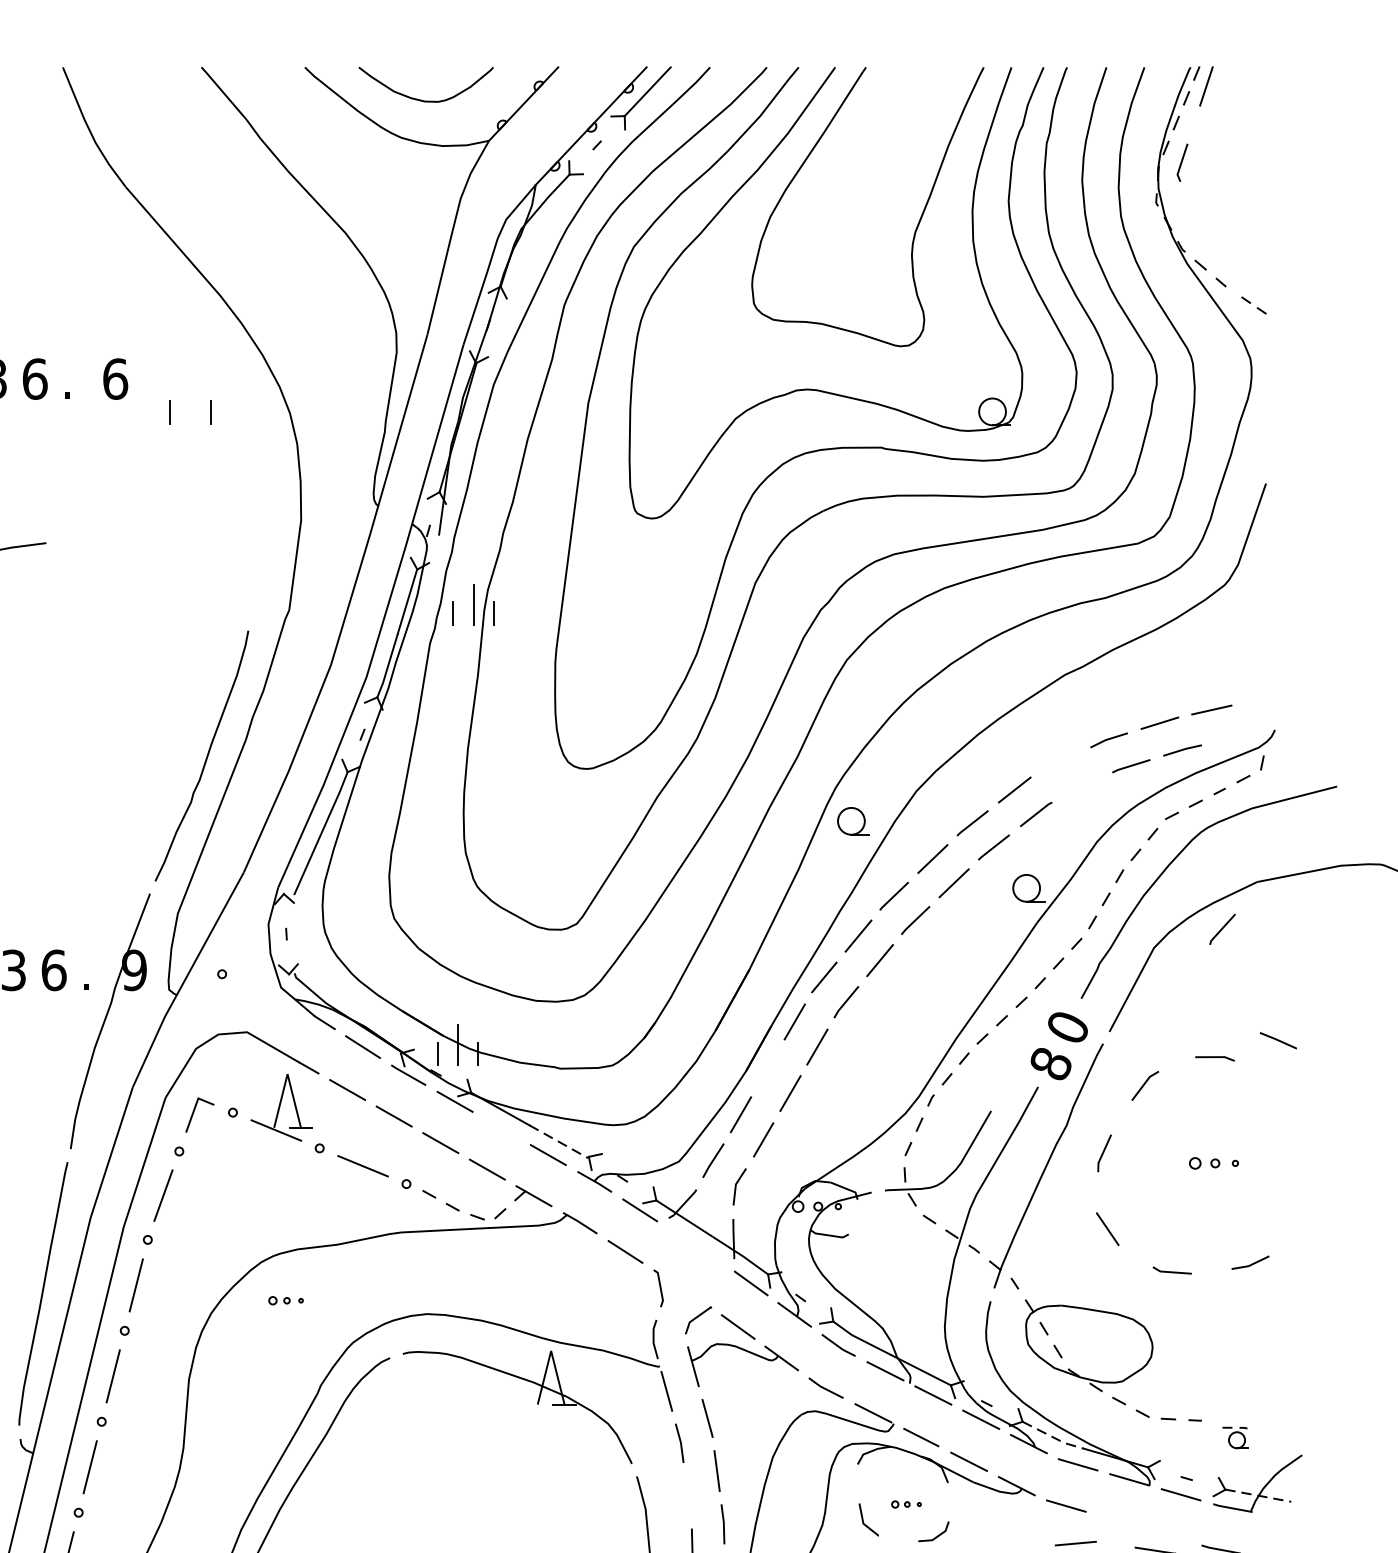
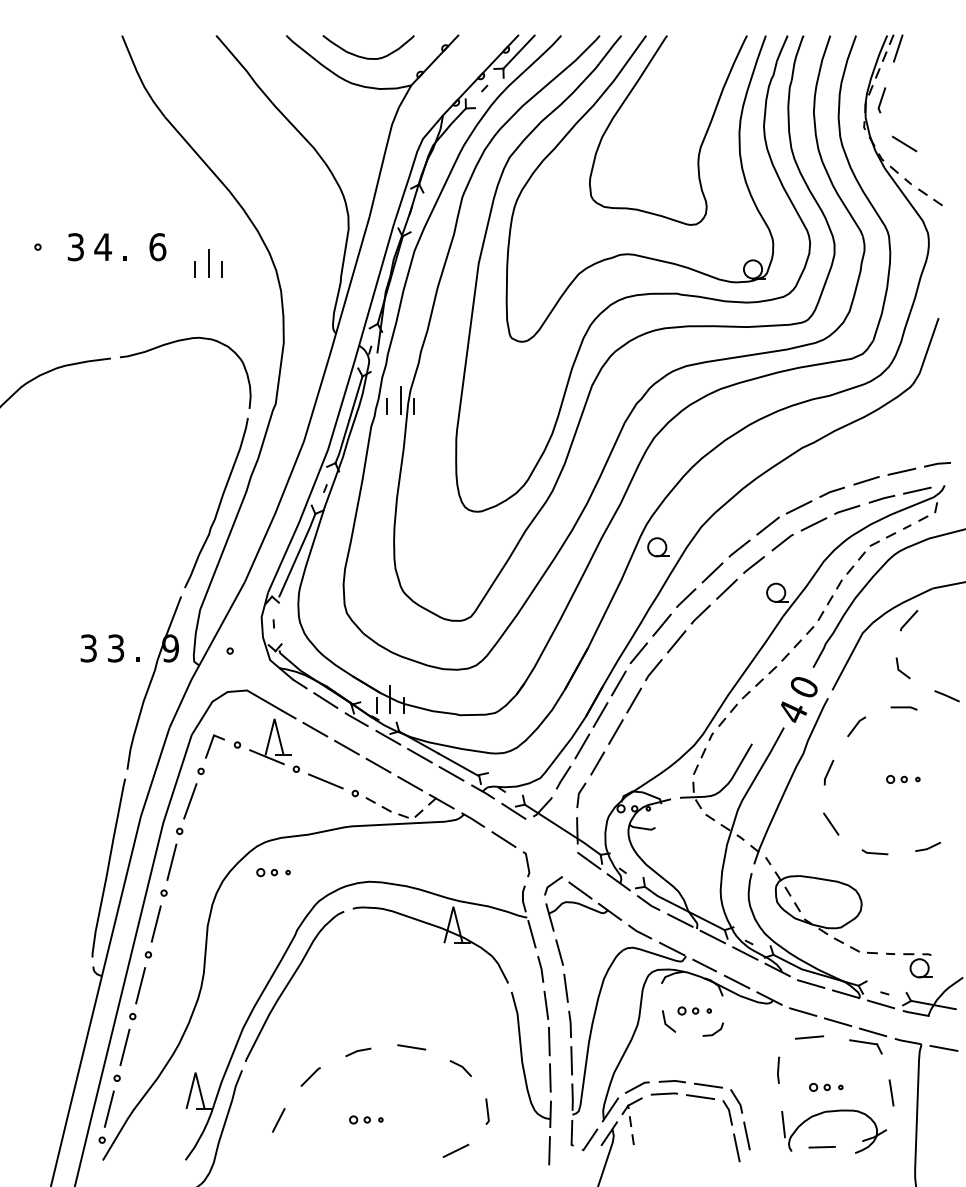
line: (1215, 226) -> (904, 143), added
part: (1254, 304) -> (930, 196), size x1.43
text: (35, 379) -> (103, 247), 6 -> 4
line: (190, 403) -> (208, 263), added
curve: (150, 518) -> (181, 341), added
line: (1264, 699) -> (937, 464), added
line: (1234, 737) -> (917, 490), added
line: (1059, 762) -> (798, 507), added
line: (1081, 787) -> (813, 524), added
text: (53, 970) -> (115, 648), 6 -> 3
line: (1211, 1002) -> (901, 670), added
text: (1050, 1063) -> (792, 711), 8 -> 4
line: (767, 1067) -> (600, 714), added
line: (501, 1128) -> (419, 755), added
line: (558, 1141) -> (458, 764), dashed -> solid
part: (285, 1300) -> (273, 872), size x1.43
line: (1053, 1437) -> (794, 965), dashed -> solid
part: (1234, 1437) -> (917, 965), size x1.67
line: (688, 1494) -> (546, 1004), added
line: (1258, 1496) -> (933, 1005), dashed -> solid
part: (906, 1503) -> (694, 1010), size x1.67
line: (1116, 1521) -> (837, 1022), added
line: (1168, 1536) -> (872, 1032), added

